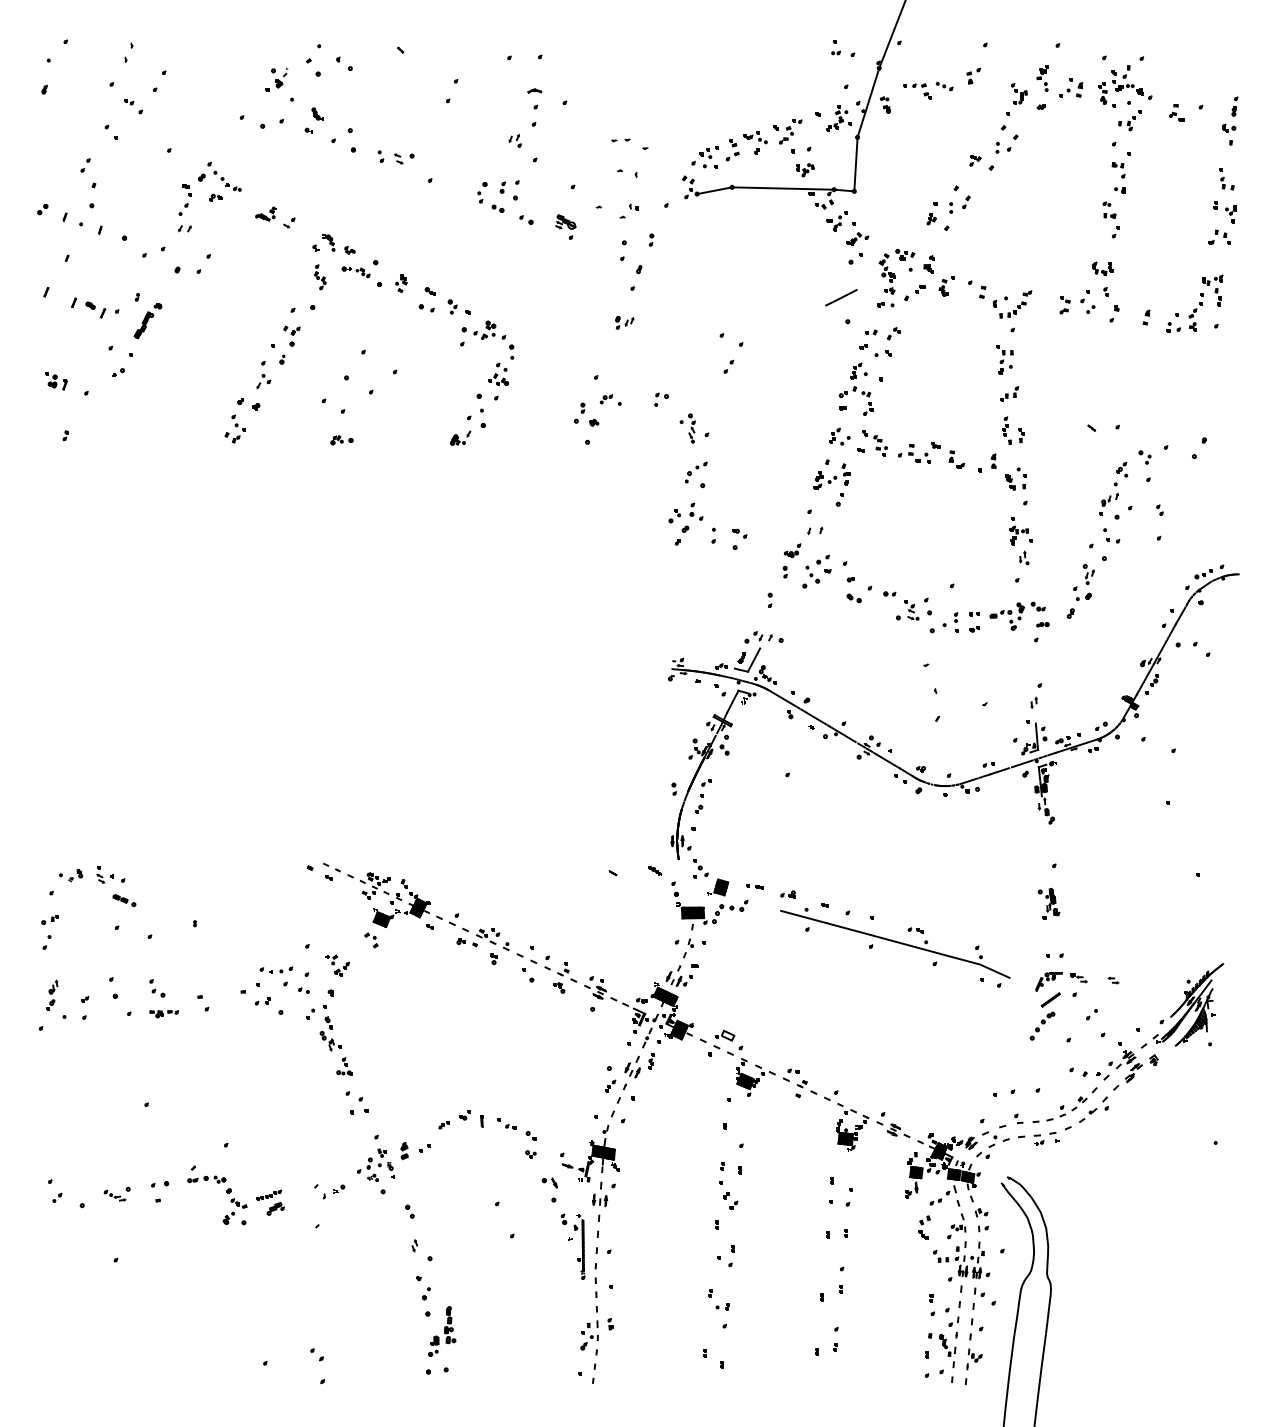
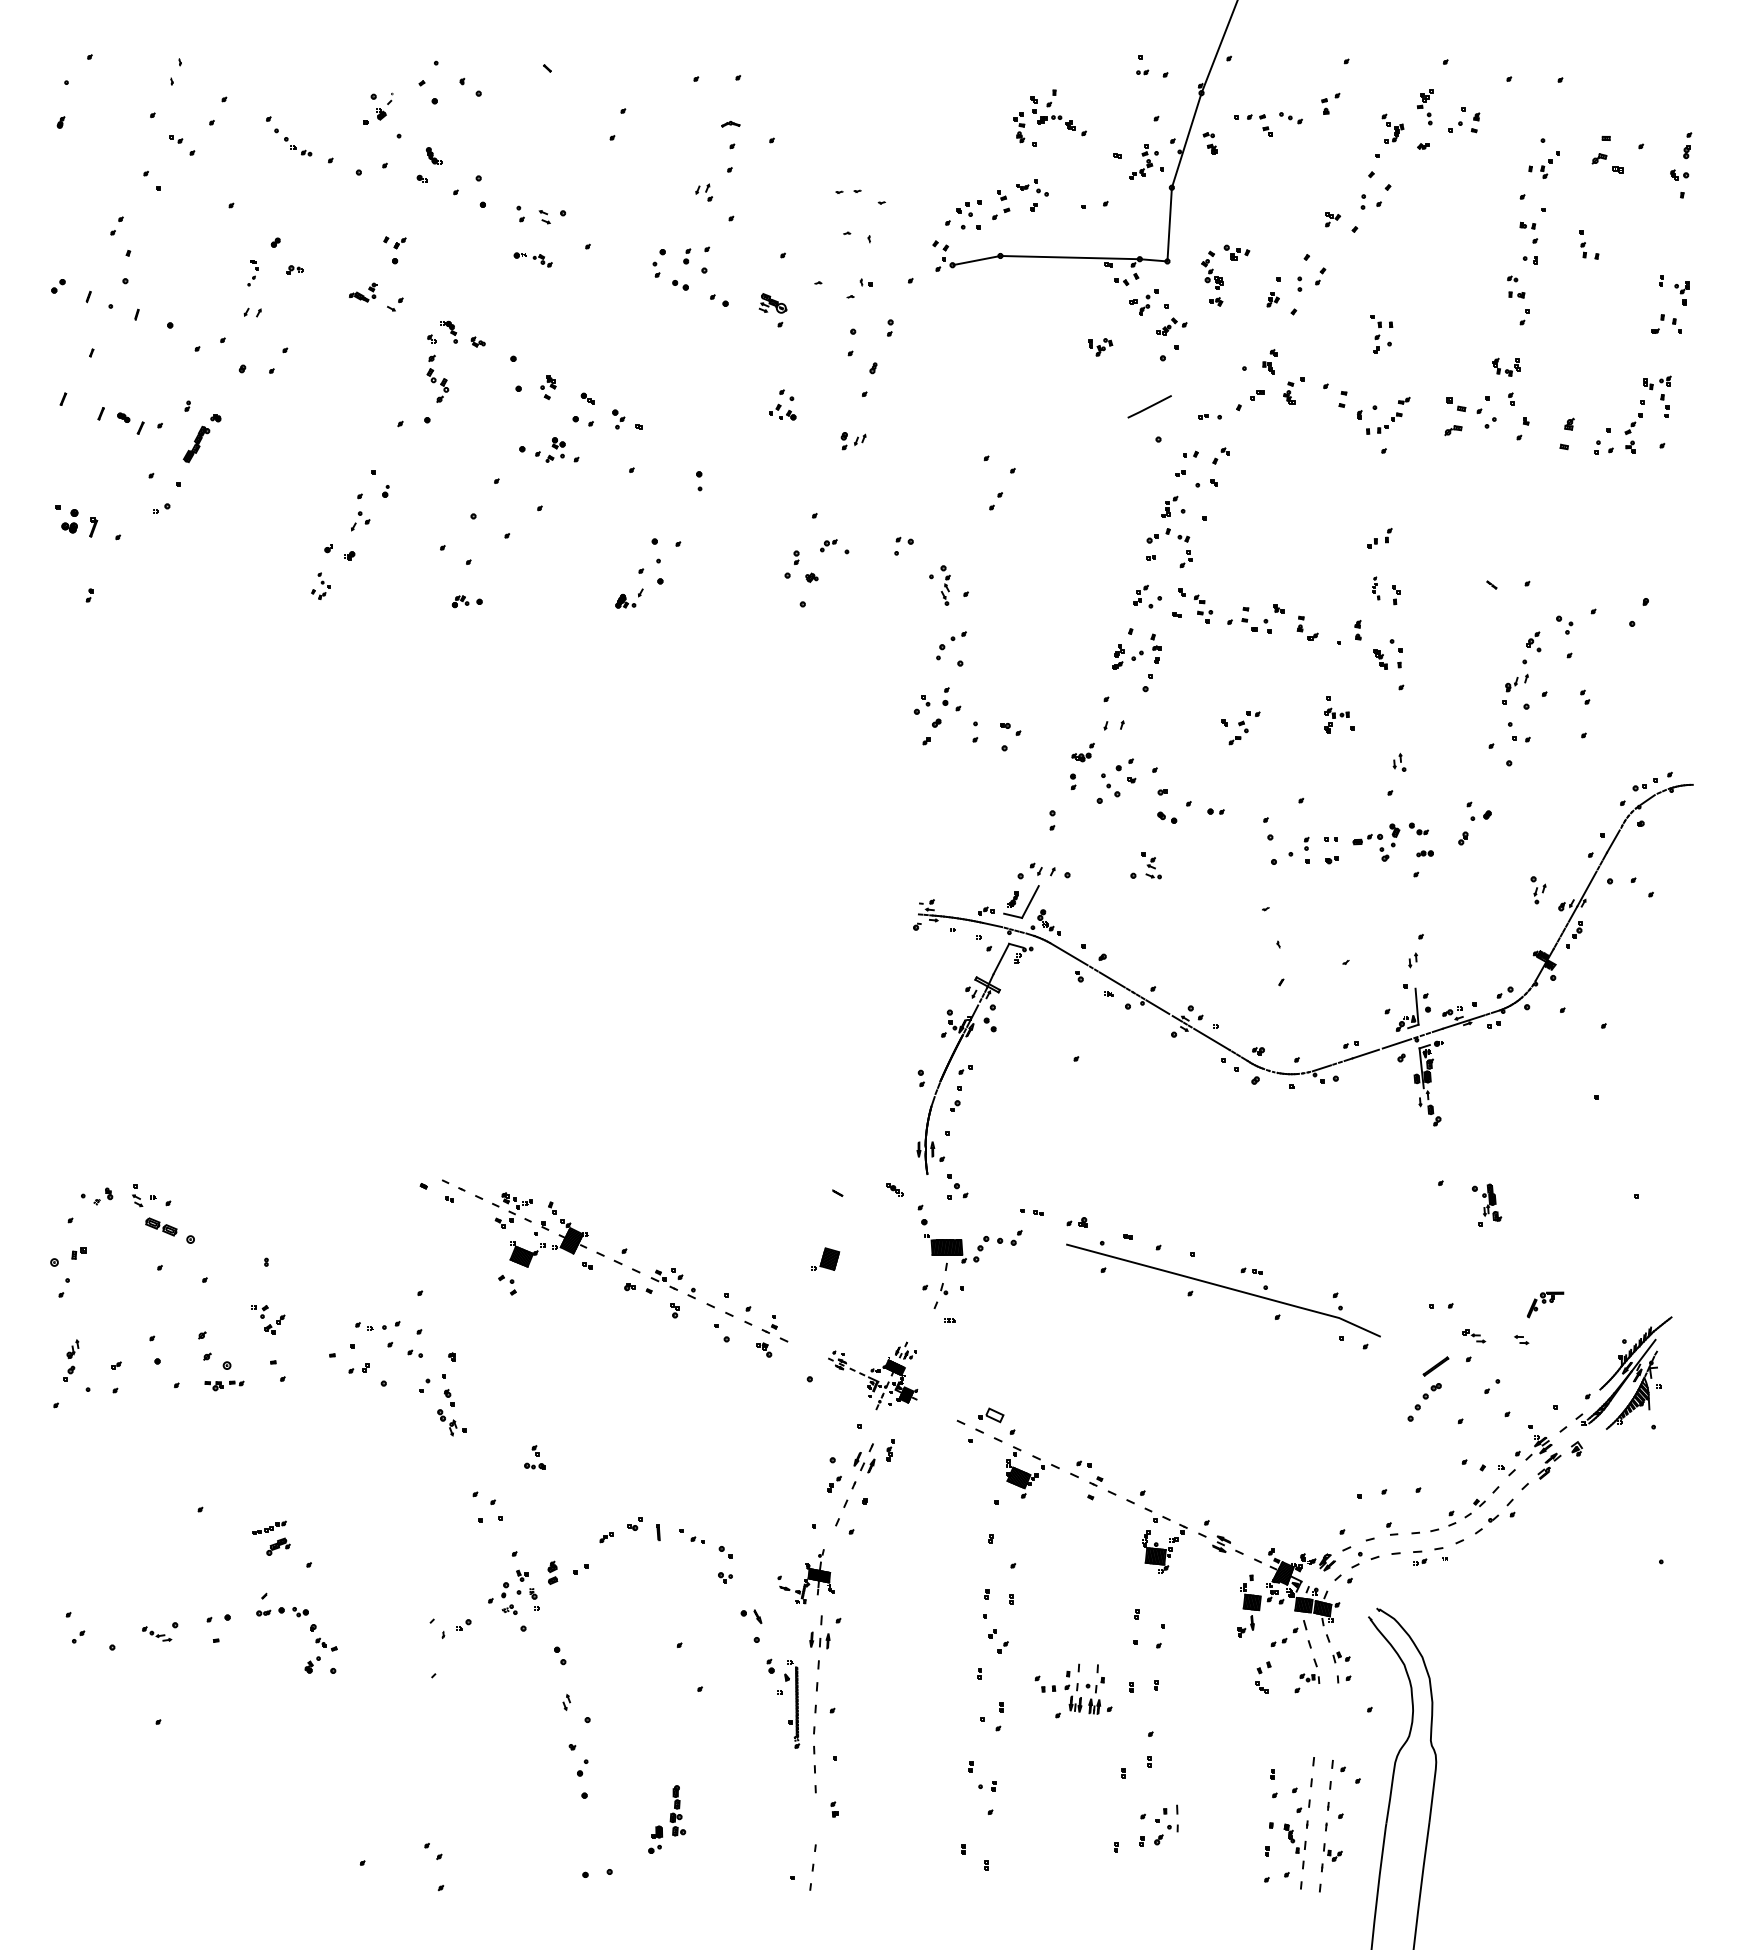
part: (1125, 86) -> (1050, 118), moved
part: (1176, 112) -> (1607, 153), size x1.6
part: (787, 131) -> (1240, 727), moved
part: (805, 170) -> (1100, 347), moved
part: (224, 176) -> (288, 135), moved
part: (1226, 179) -> (1588, 245), moved
part: (184, 199) -> (252, 272), size x0.6
part: (355, 271) -> (532, 258), moved
part: (896, 271) -> (1225, 275), moved
part: (319, 277) -> (436, 379), size x1.4
part: (1064, 305) -> (1454, 417), size x1.6
part: (1146, 317) -> (1566, 433), size x1.6
part: (483, 329) -> (548, 448), moved
part: (291, 335) -> (394, 249), moved
part: (1004, 359) -> (1380, 334), moved
part: (498, 373) -> (782, 403), moved
part: (56, 381) -> (77, 521), size x1.4
part: (234, 428) -> (320, 585), size x0.7
part: (1006, 430) -> (1375, 588), size x0.6
part: (1020, 531) -> (1338, 715), moved
part: (1088, 574) -> (1538, 890), moved
part: (907, 610) -> (1145, 865), moved
part: (717, 887) -> (824, 1259), moved
part: (124, 900) -> (170, 1230), size x1.6
part: (1048, 903) -> (1486, 1204), moved
part: (49, 920) -> (67, 1257), size x1.6
part: (337, 965) -> (268, 1319), moved
part: (1048, 981) -> (1544, 1304), moved
part: (157, 988) -> (215, 1350), size x1.6
part: (638, 1006) -> (872, 1375), size x0.6
part: (344, 1066) -> (534, 1457), moved
part: (589, 1153) -> (805, 1576), size x0.7
part: (270, 1202) -> (271, 1538), moved
part: (961, 1261) -> (1073, 1691), moved
part: (442, 1331) -> (667, 1819), moved
part: (589, 1335) -> (1166, 1825), moved

